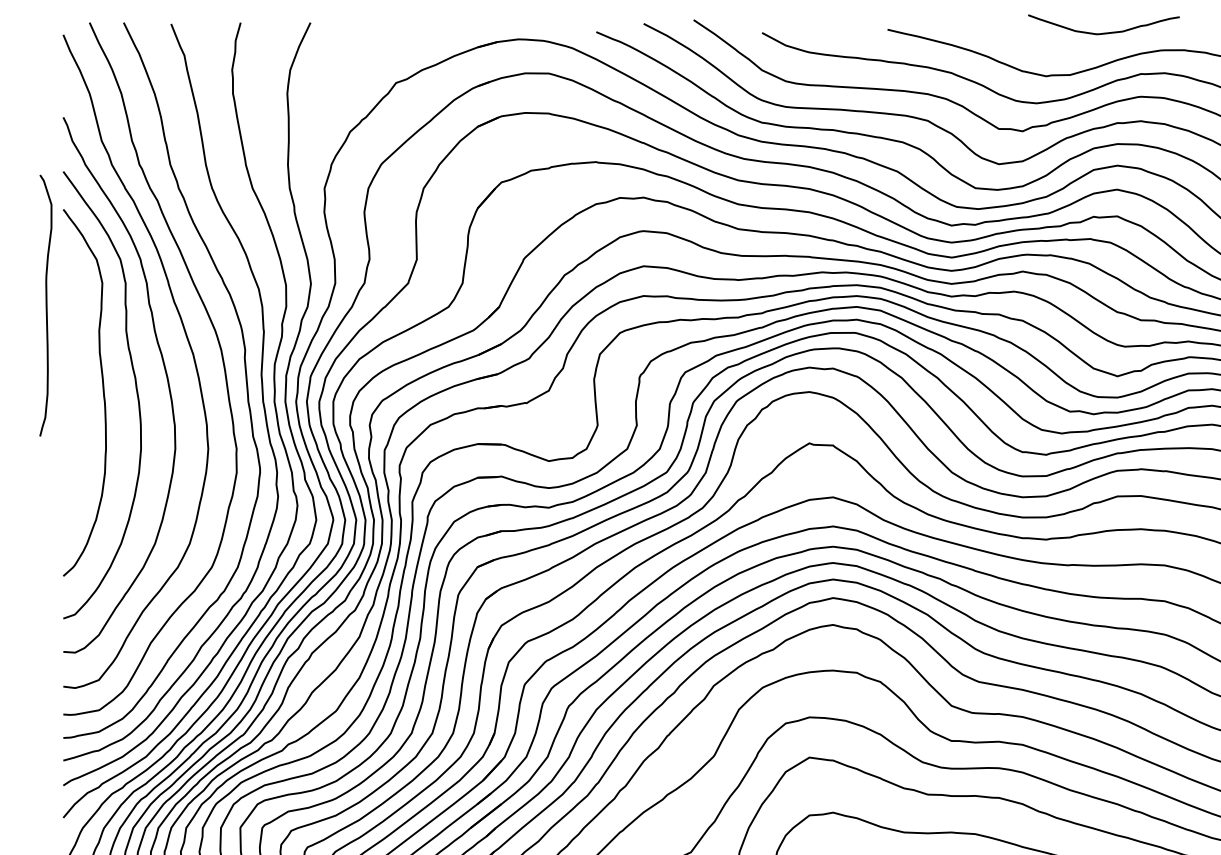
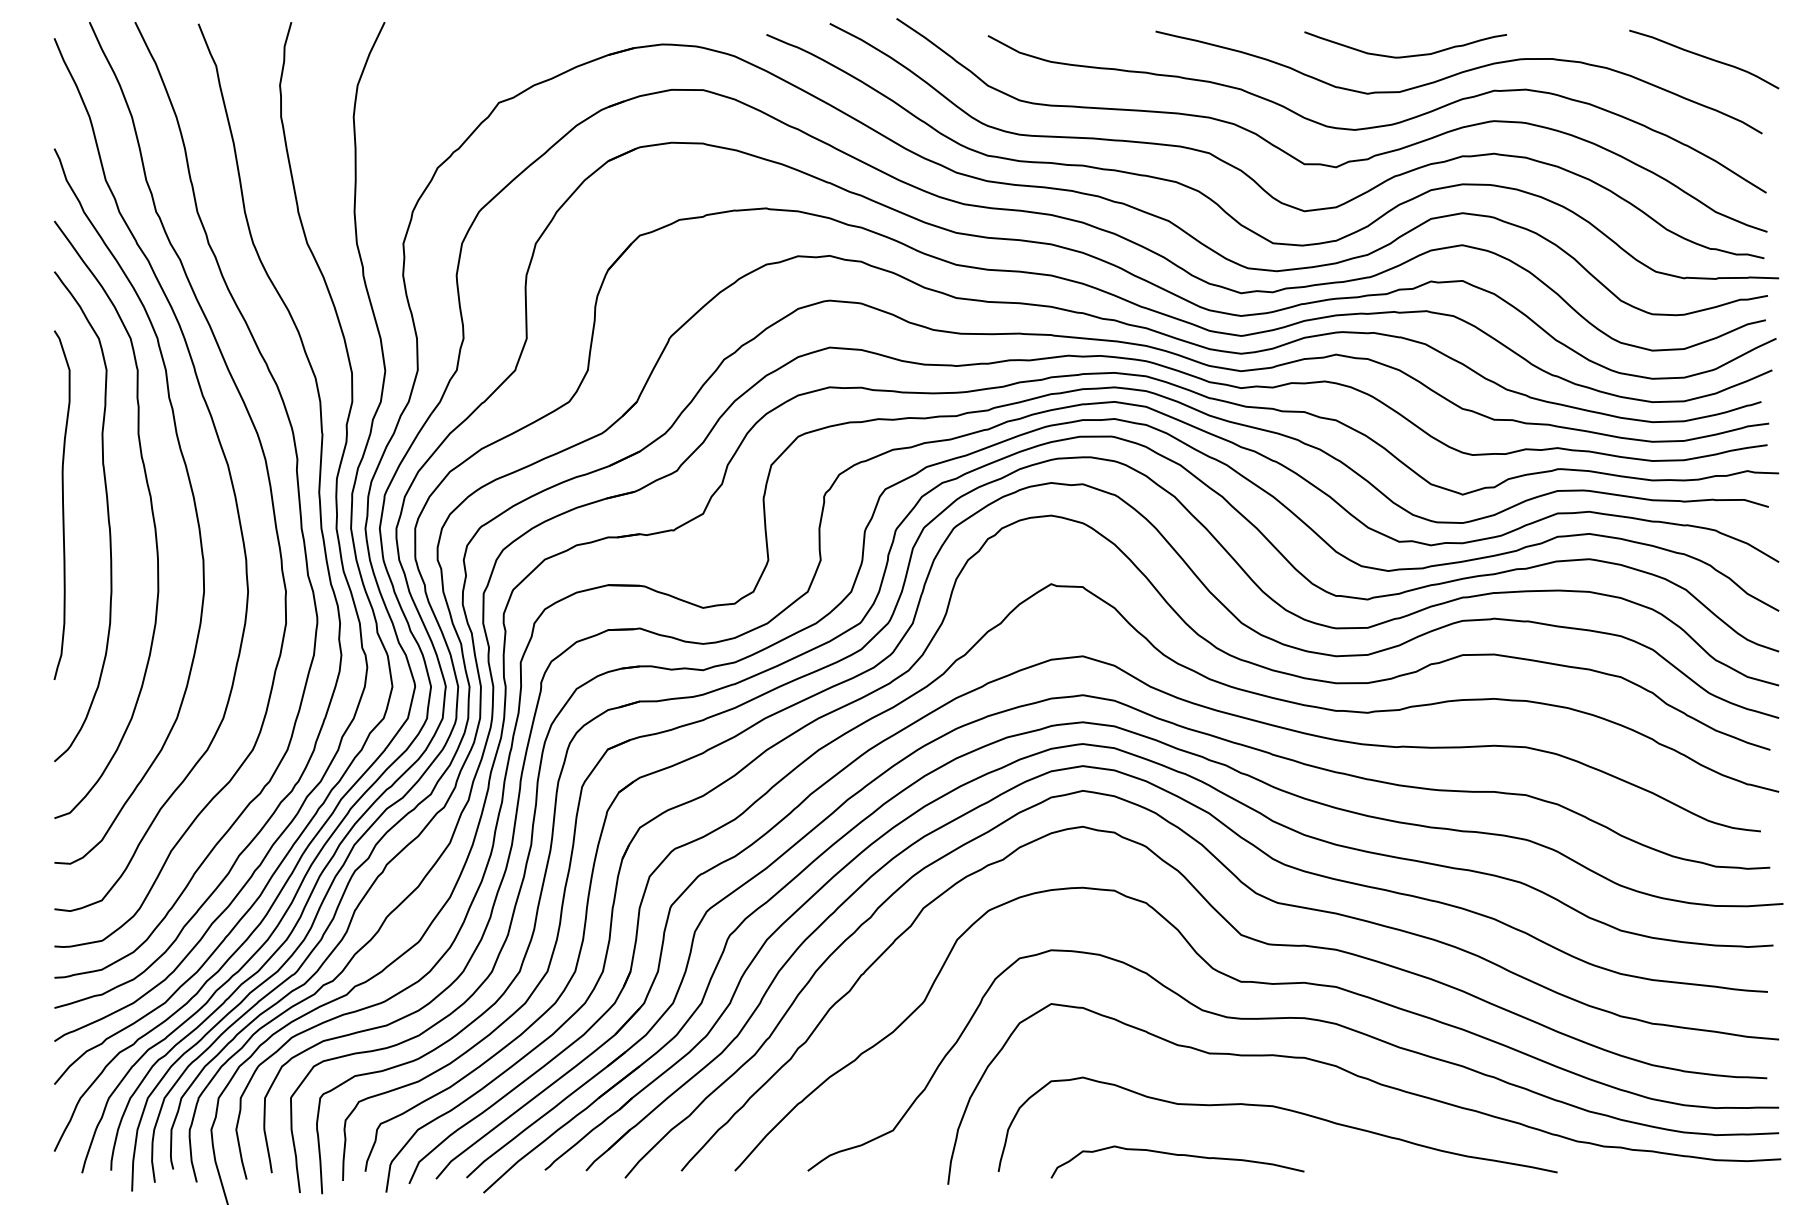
curve: (1104, 32) -> (1406, 55), moved
curve: (46, 305) -> (62, 504), moved

